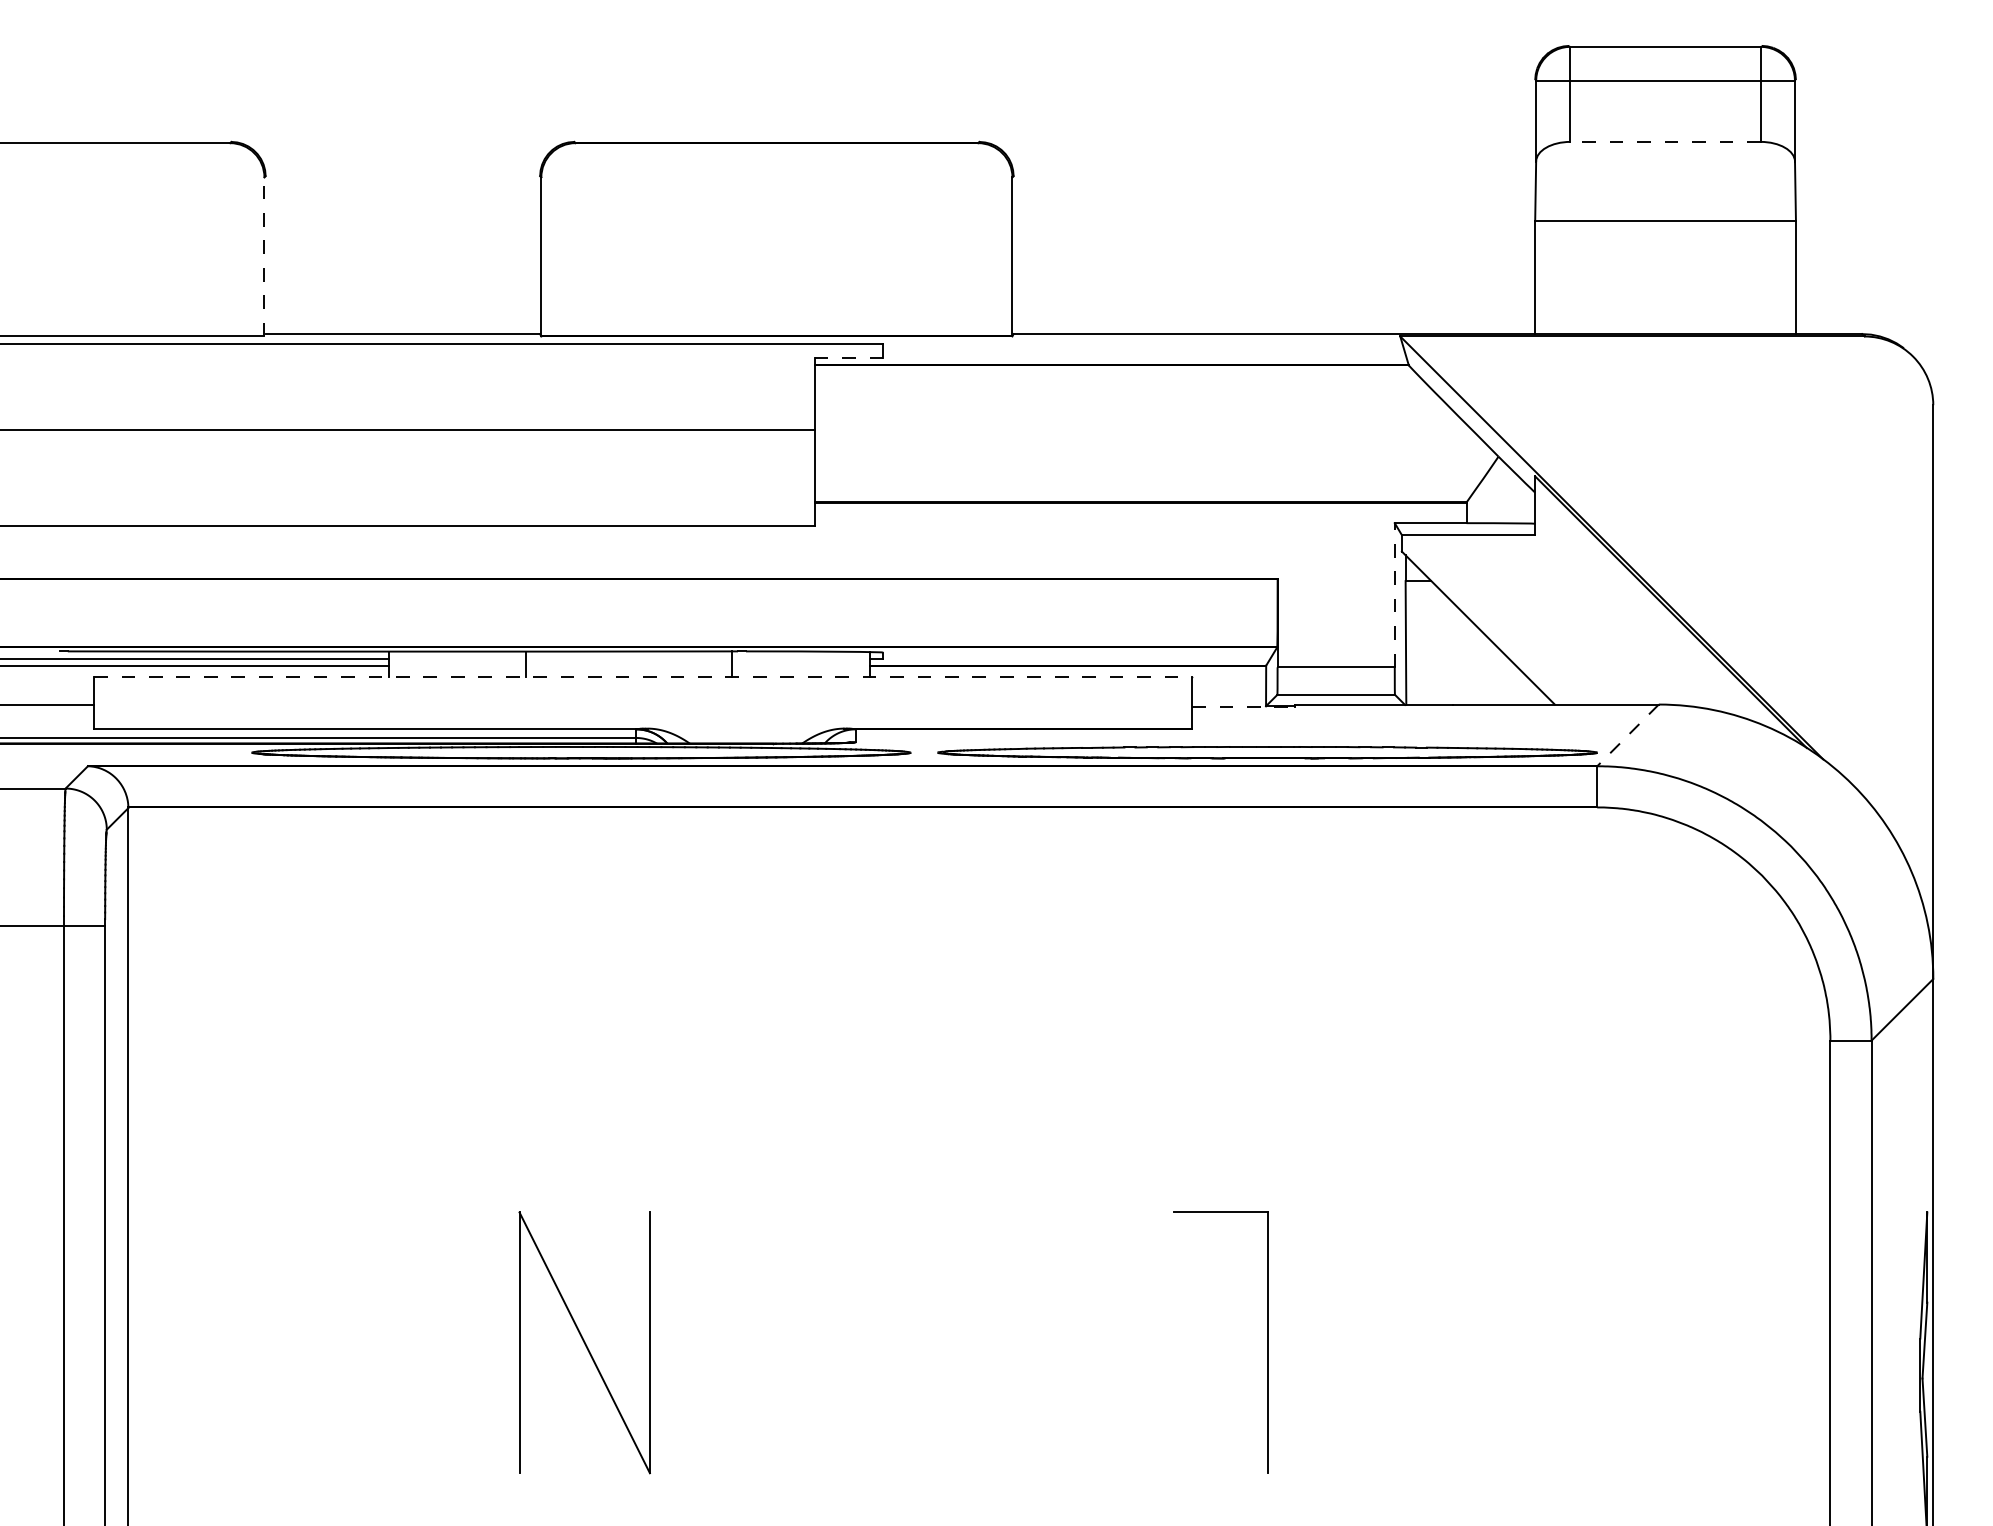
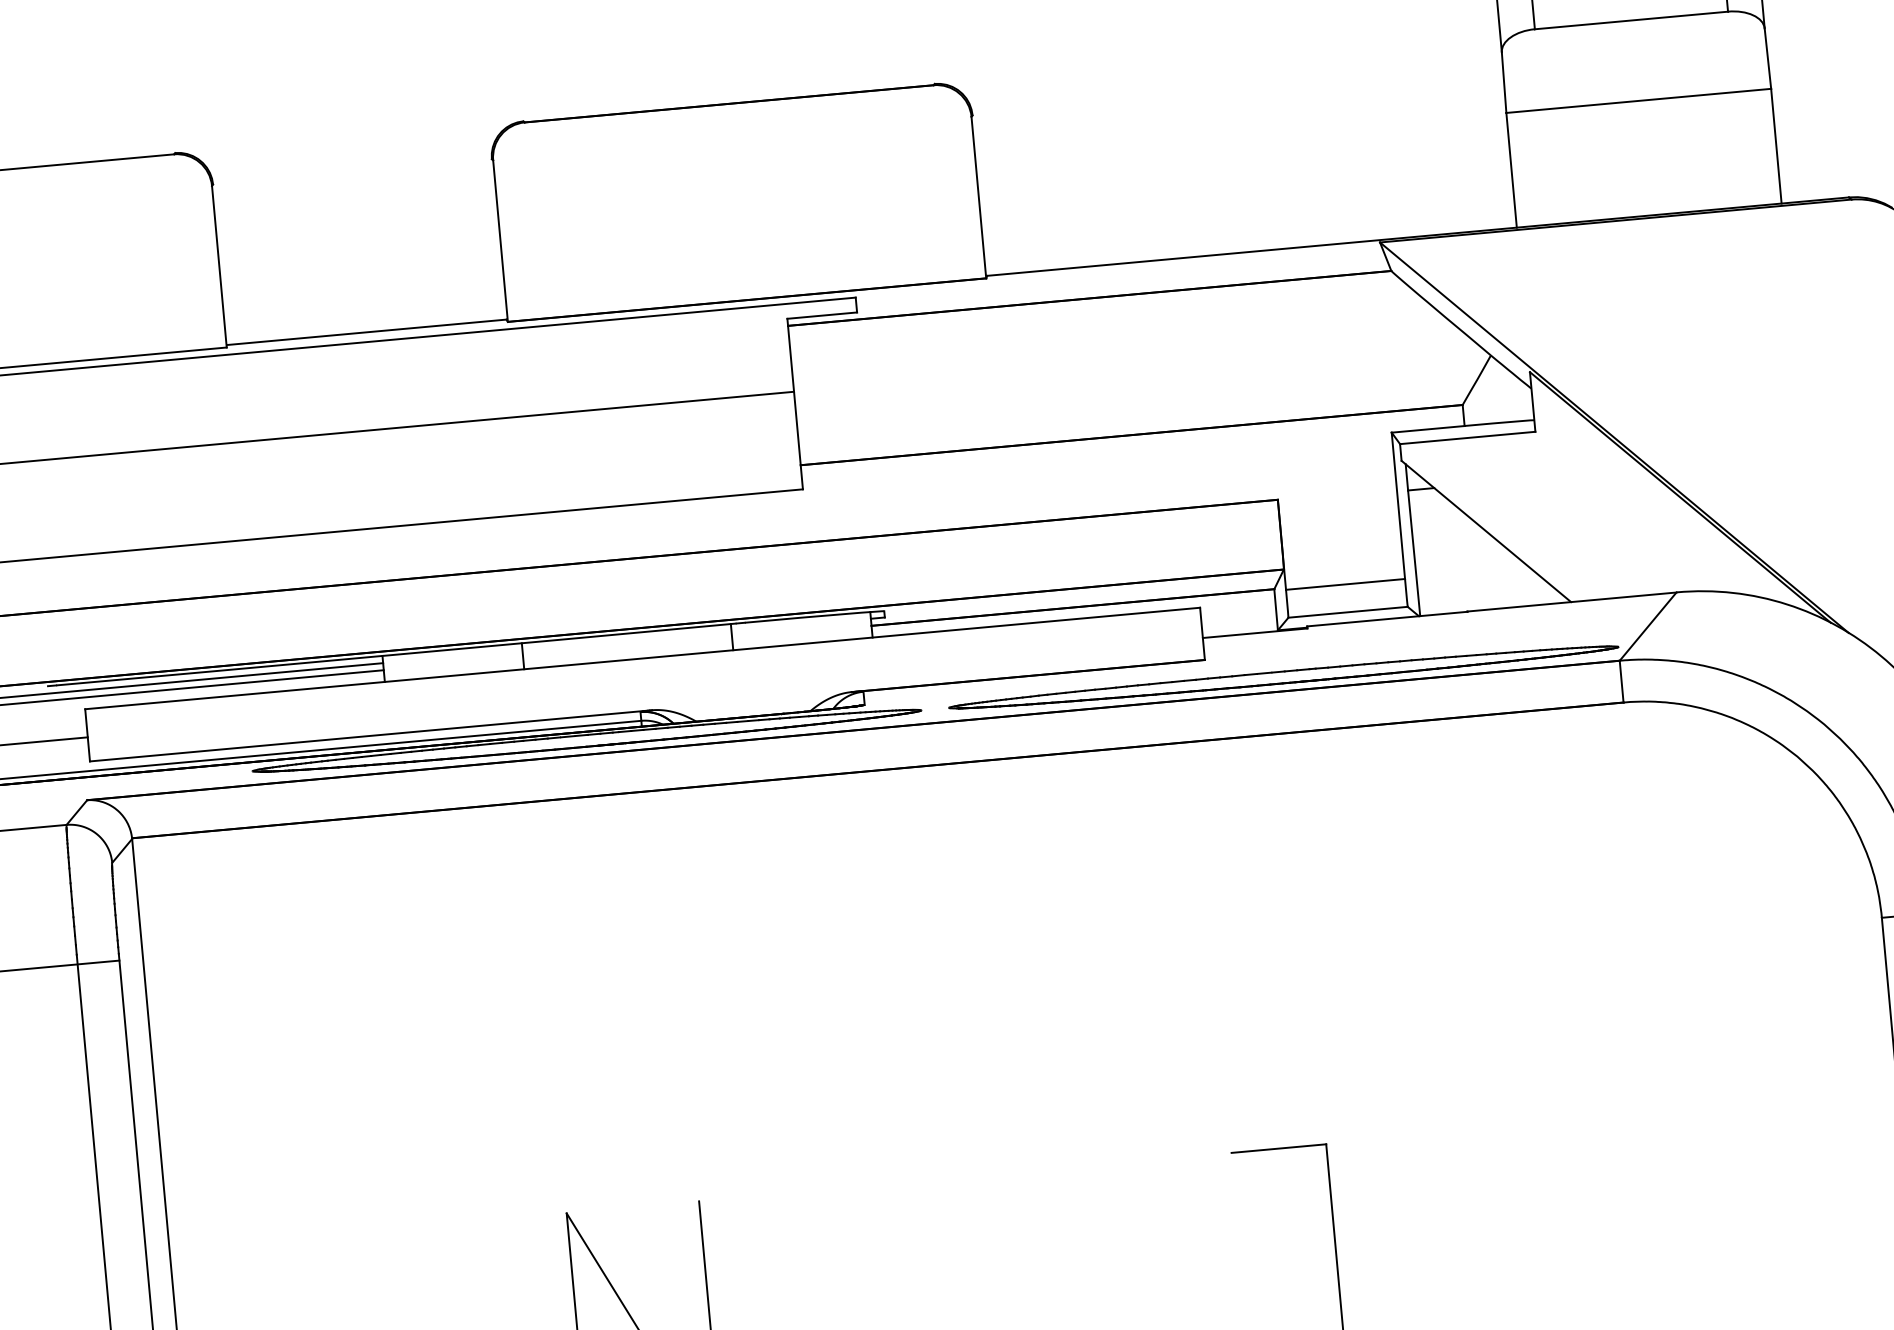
line: (1665, 141) -> (1631, 20), dashed -> solid
line: (264, 256) -> (219, 266), dashed -> solid
line: (848, 358) -> (821, 315), dashed -> solid
line: (1394, 594) -> (1398, 505), dashed -> solid
line: (643, 677) -> (643, 658), dashed -> solid
line: (1244, 707) -> (1256, 633), dashed -> solid
line: (1627, 735) -> (1647, 626), dashed -> solid

